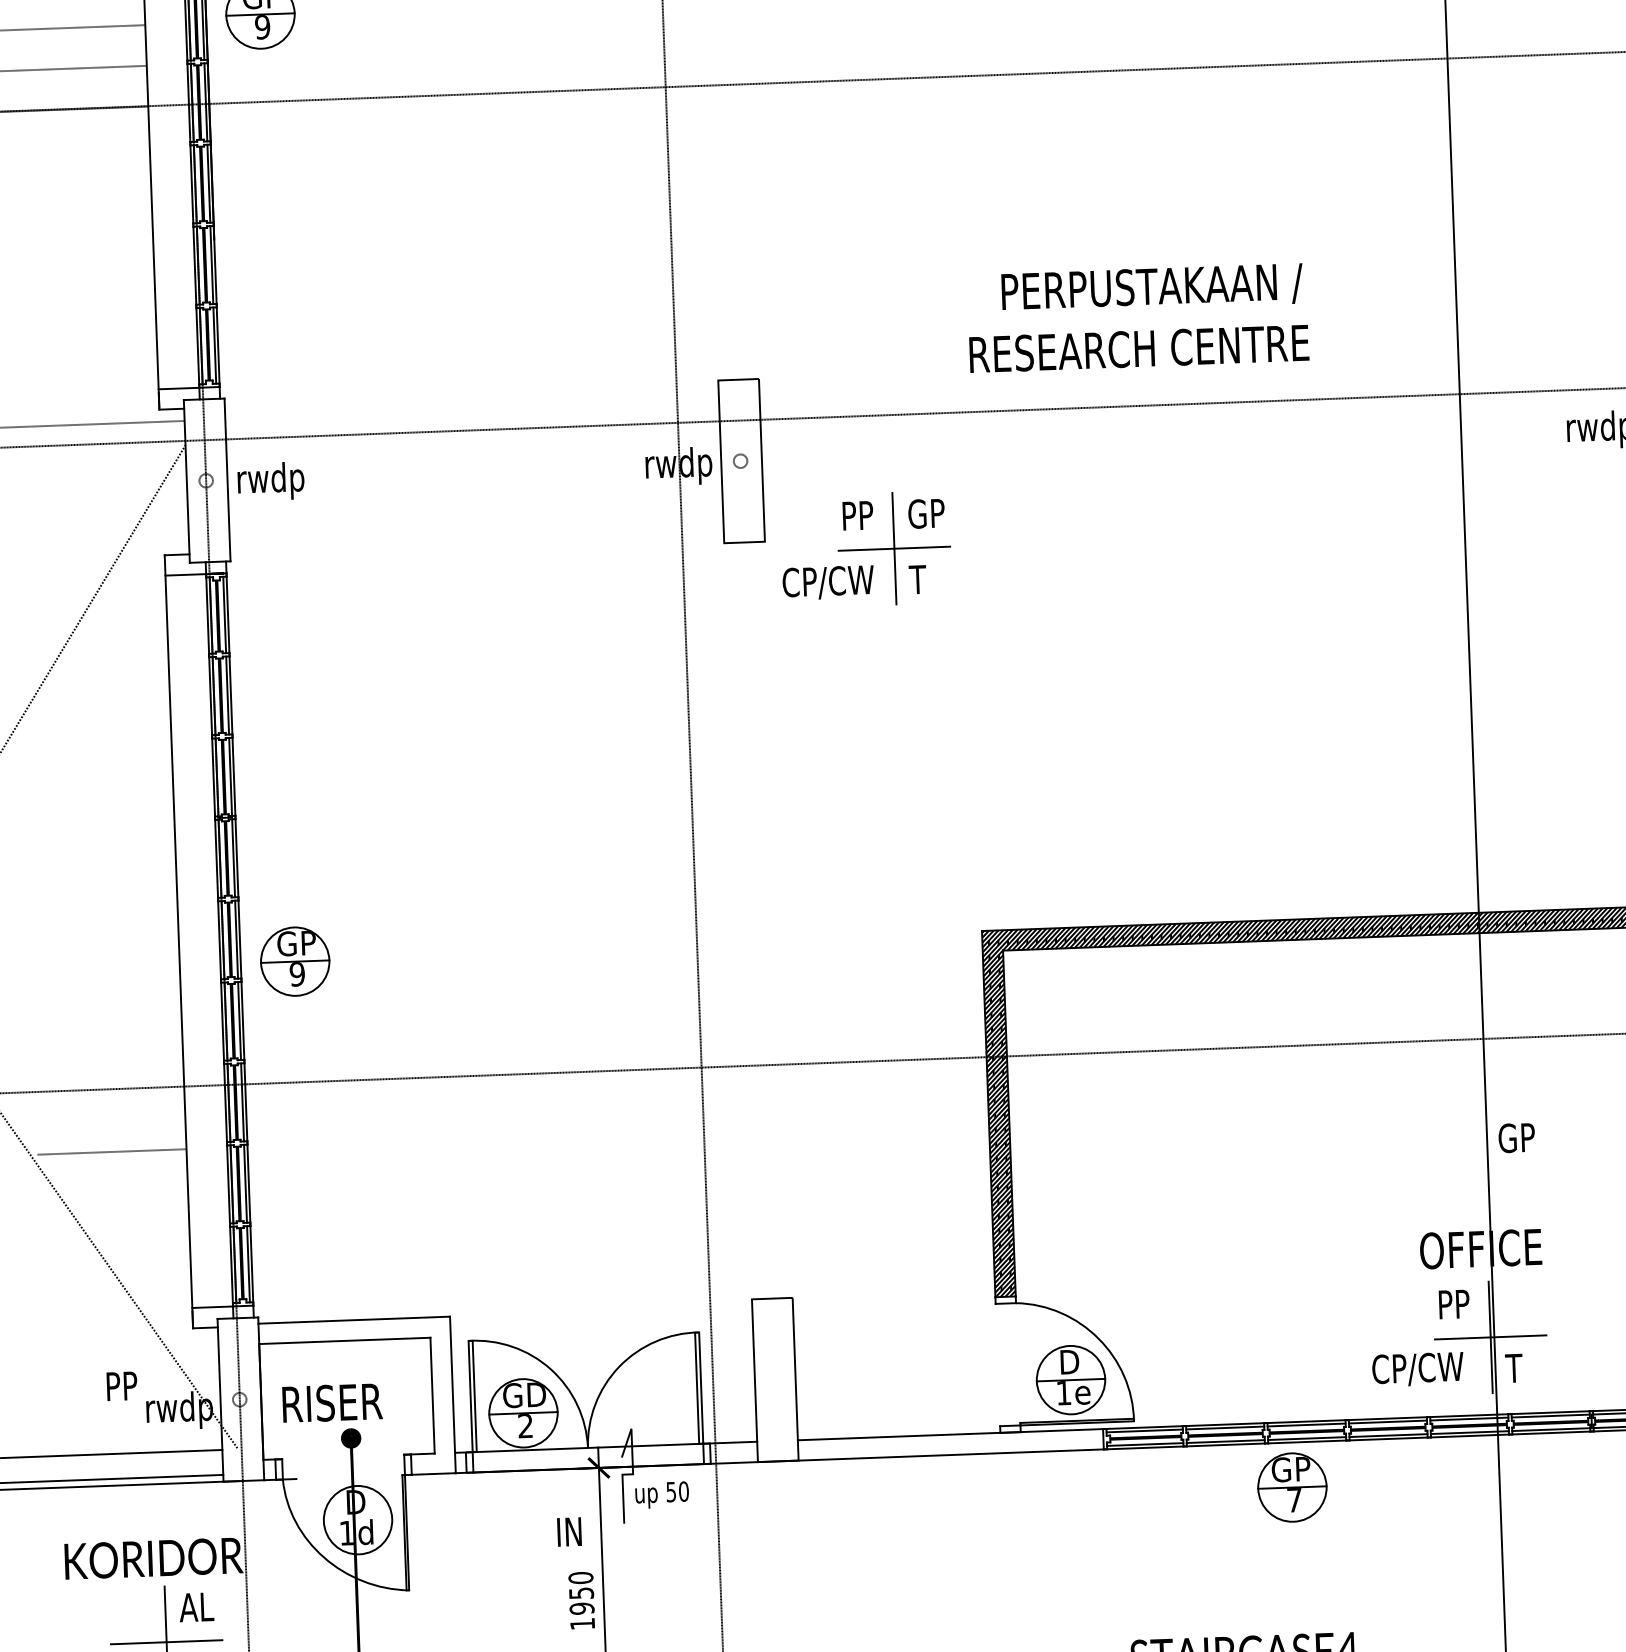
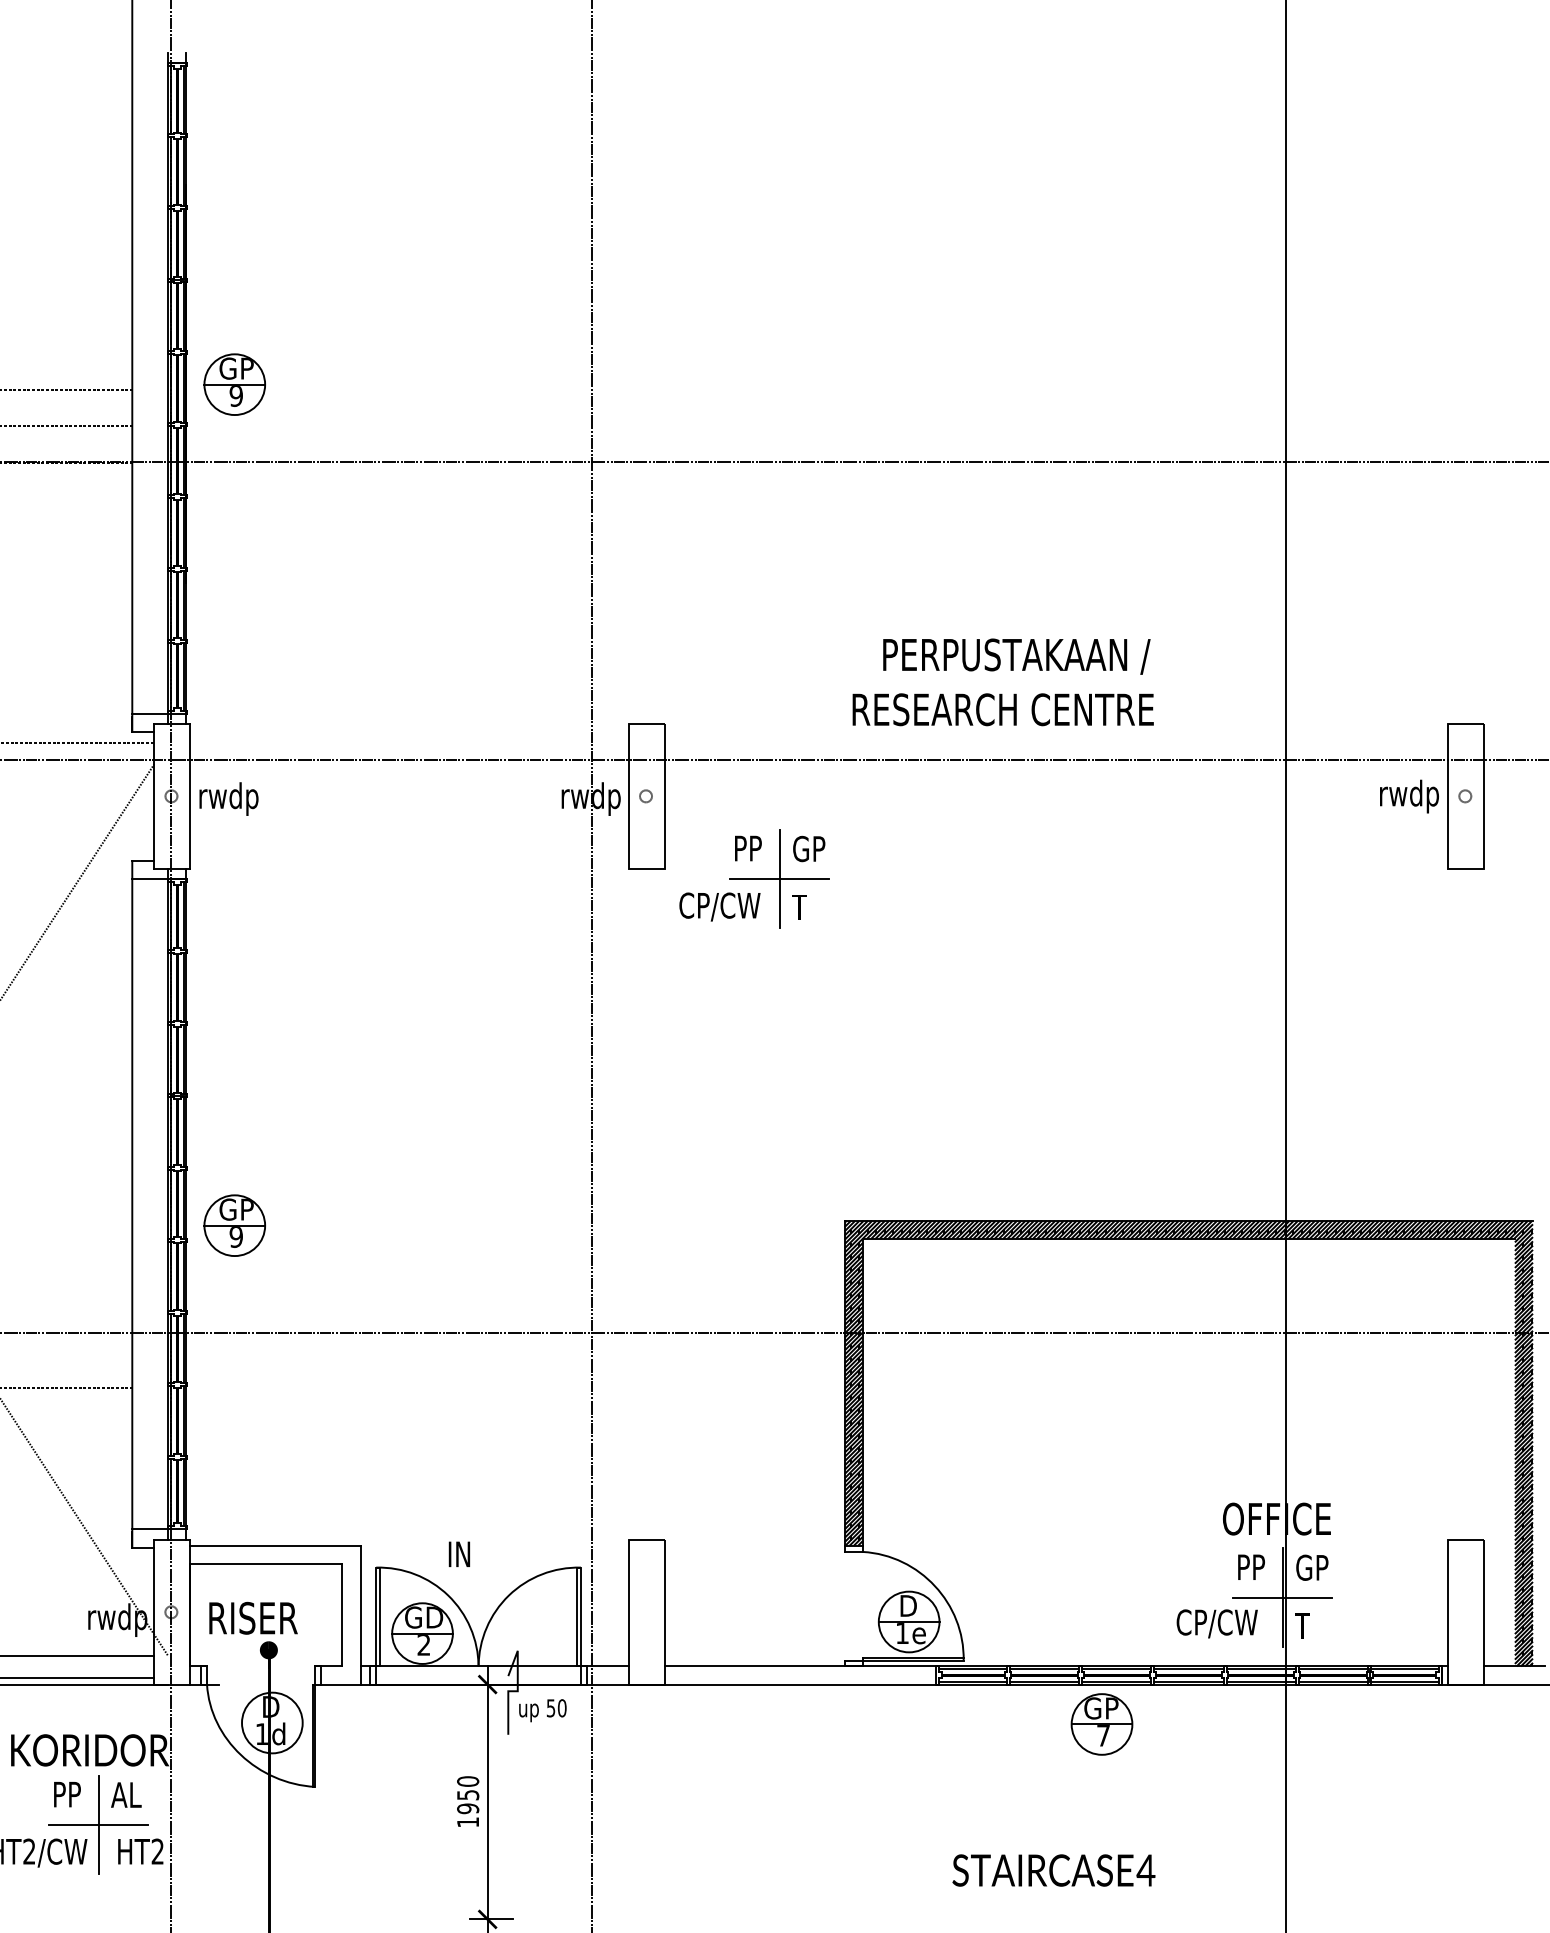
text: (1516, 1137) -> (1312, 1567), moved
text: (122, 1386) -> (67, 1794), moved
text: (568, 1531) -> (458, 1553), moved

